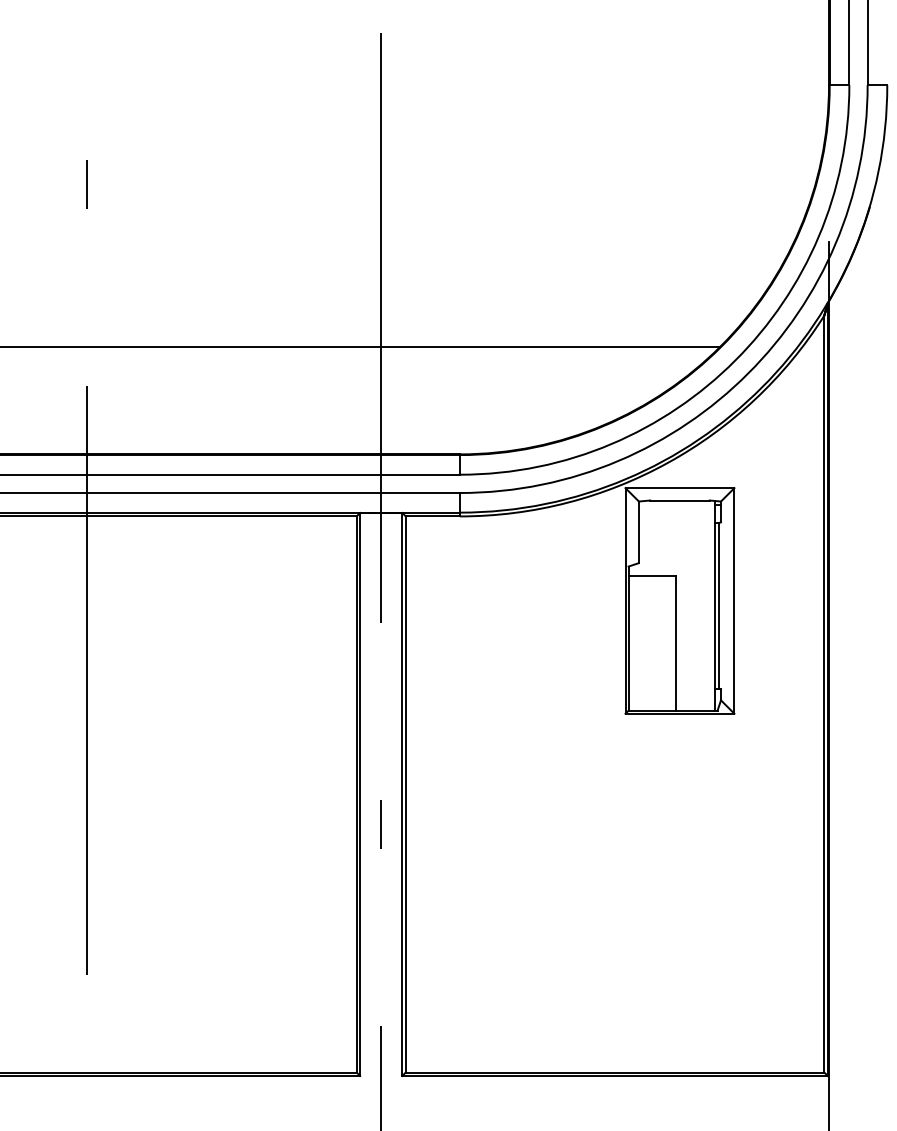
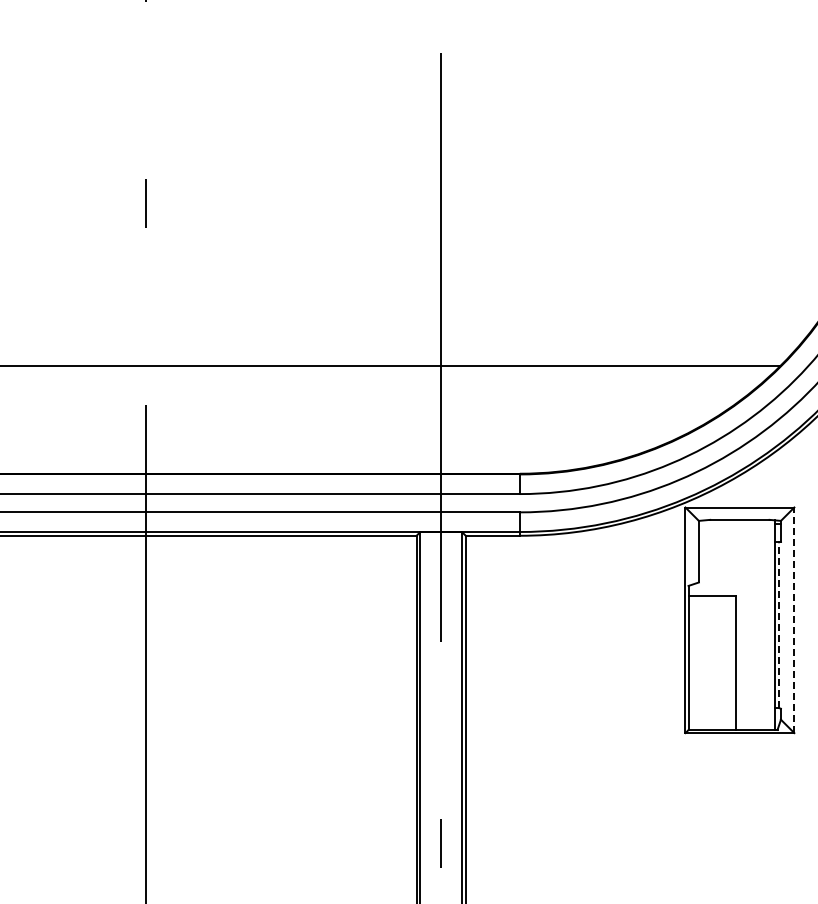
line: (734, 600) -> (794, 619), solid -> dashed
line: (719, 605) -> (779, 624), solid -> dashed

